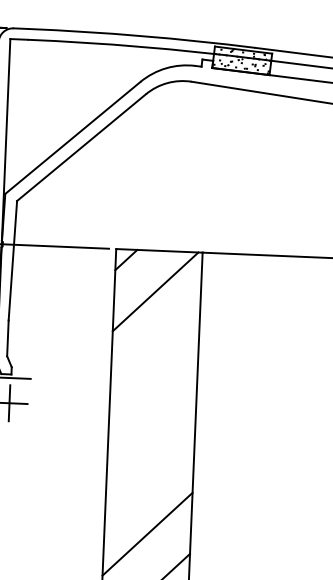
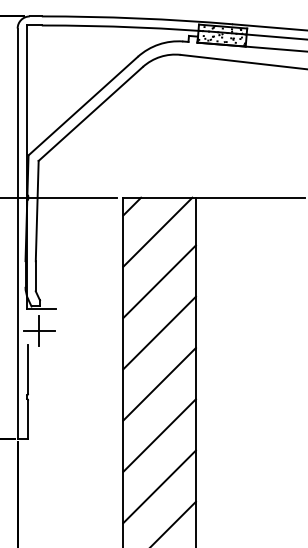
line: (155, 350) -> (159, 281), added
line: (152, 411) -> (159, 332), added
line: (149, 473) -> (159, 384), added

